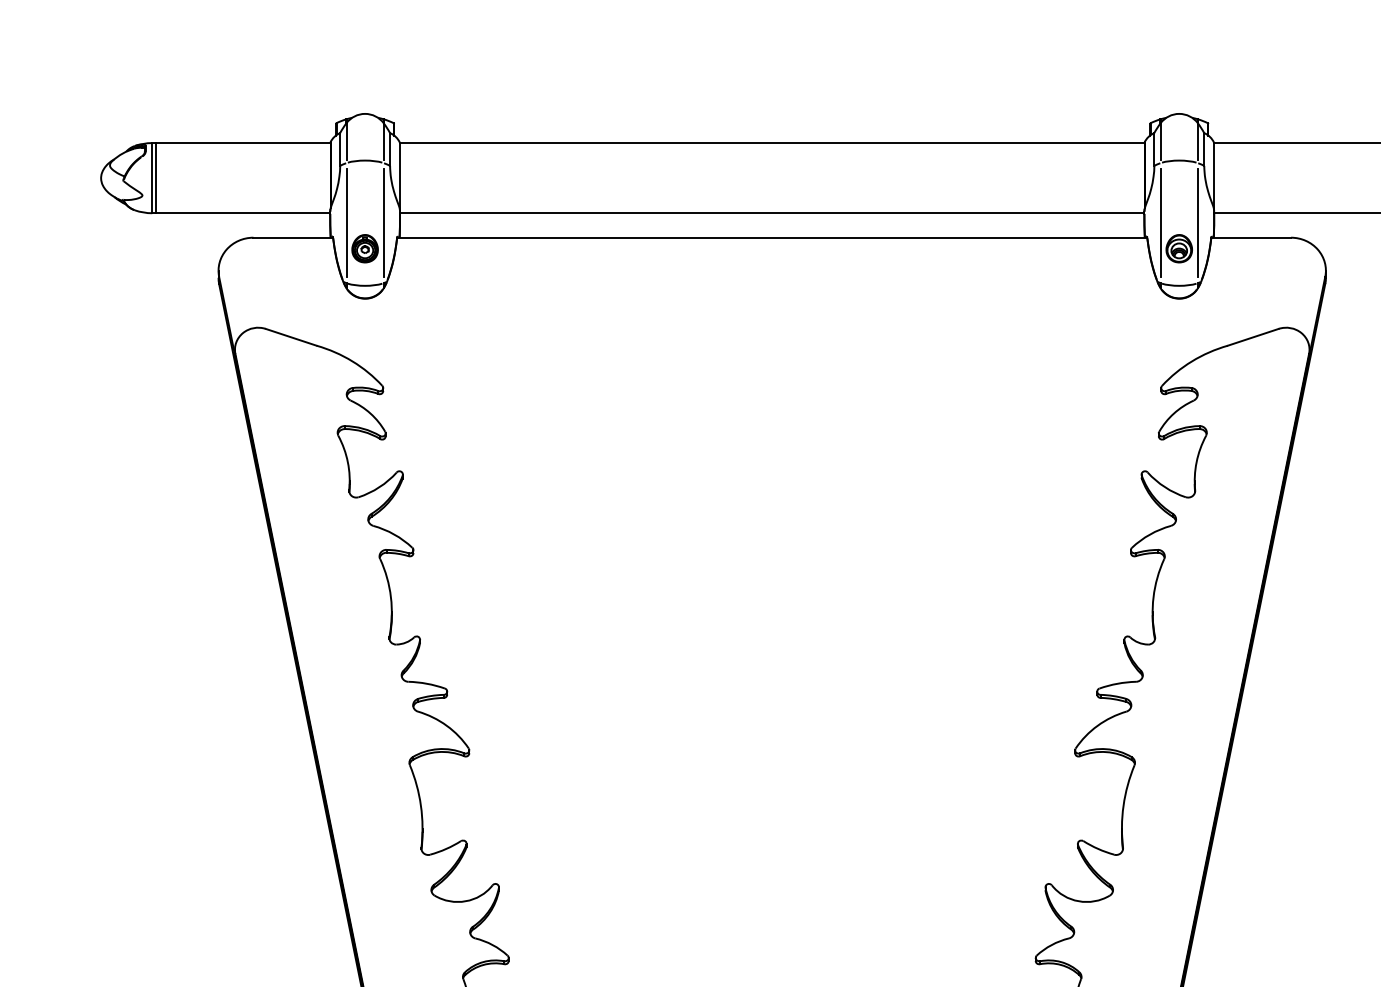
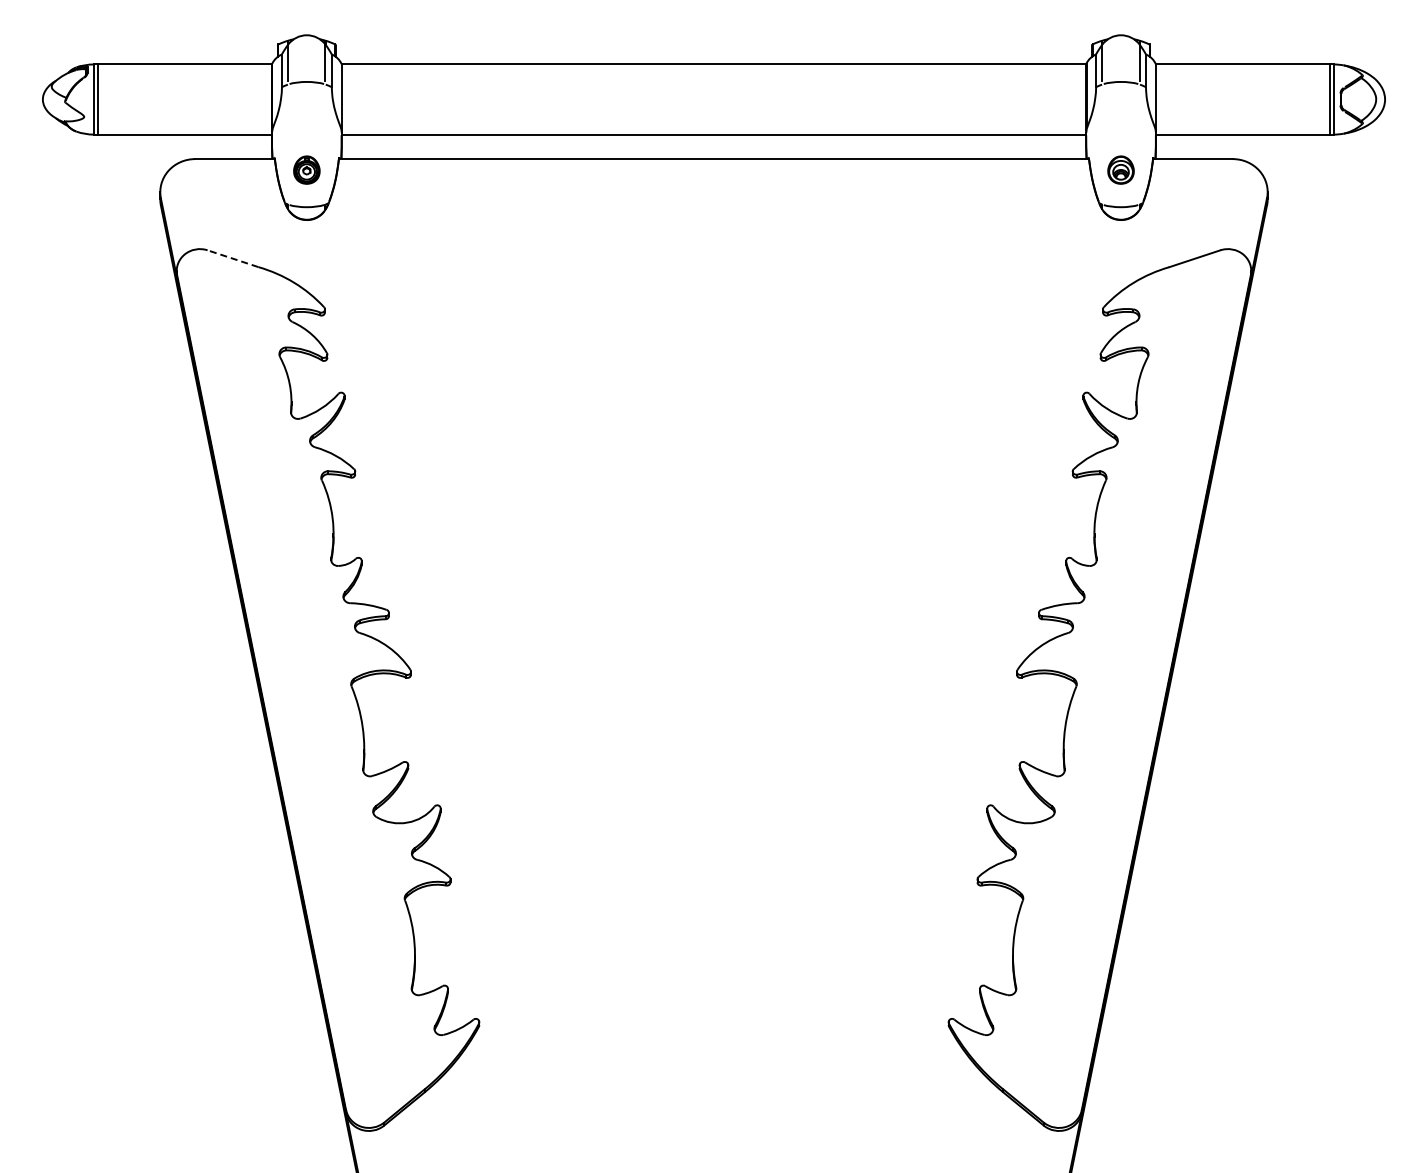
line: (346, 223) -> (288, 144), removed
line: (383, 223) -> (325, 144), removed
line: (1160, 223) -> (1102, 144), removed
line: (1197, 223) -> (1139, 144), removed
line: (291, 337) -> (233, 258), solid -> dashed

